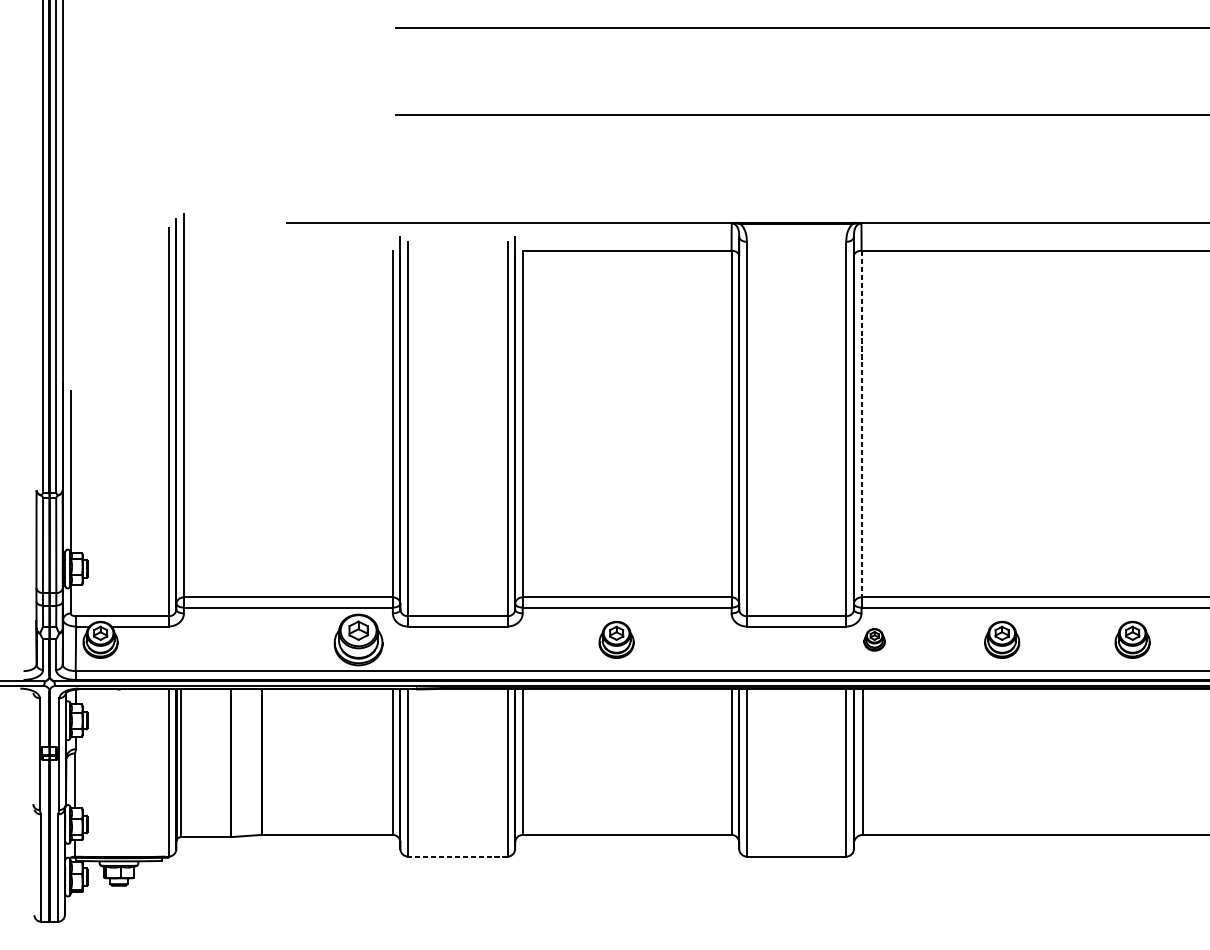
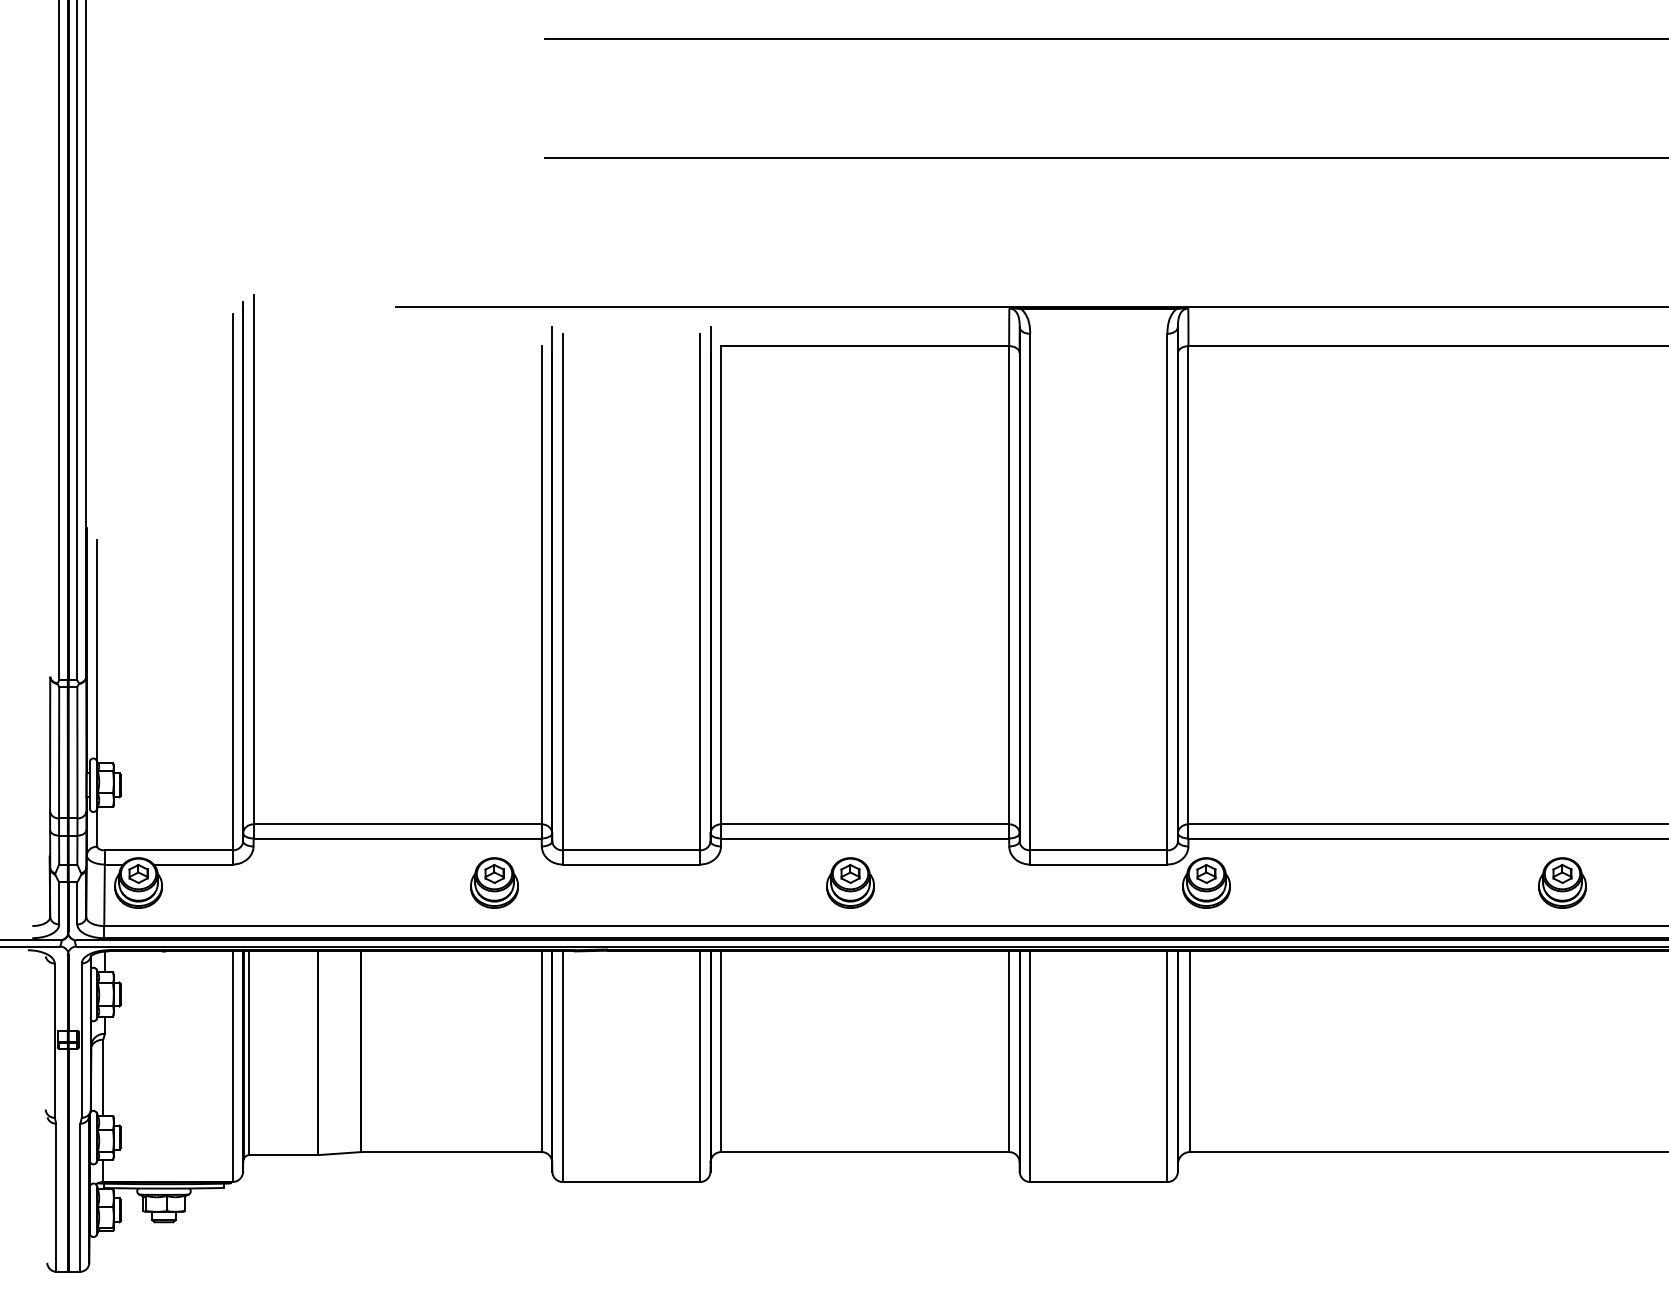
line: (861, 424) -> (1188, 585), dashed -> solid
part: (358, 639) -> (494, 882), size x0.71
part: (874, 639) -> (1206, 882), size x1.67
part: (1002, 639) -> (1382, 882), removed
line: (457, 856) -> (631, 1182), dashed -> solid

